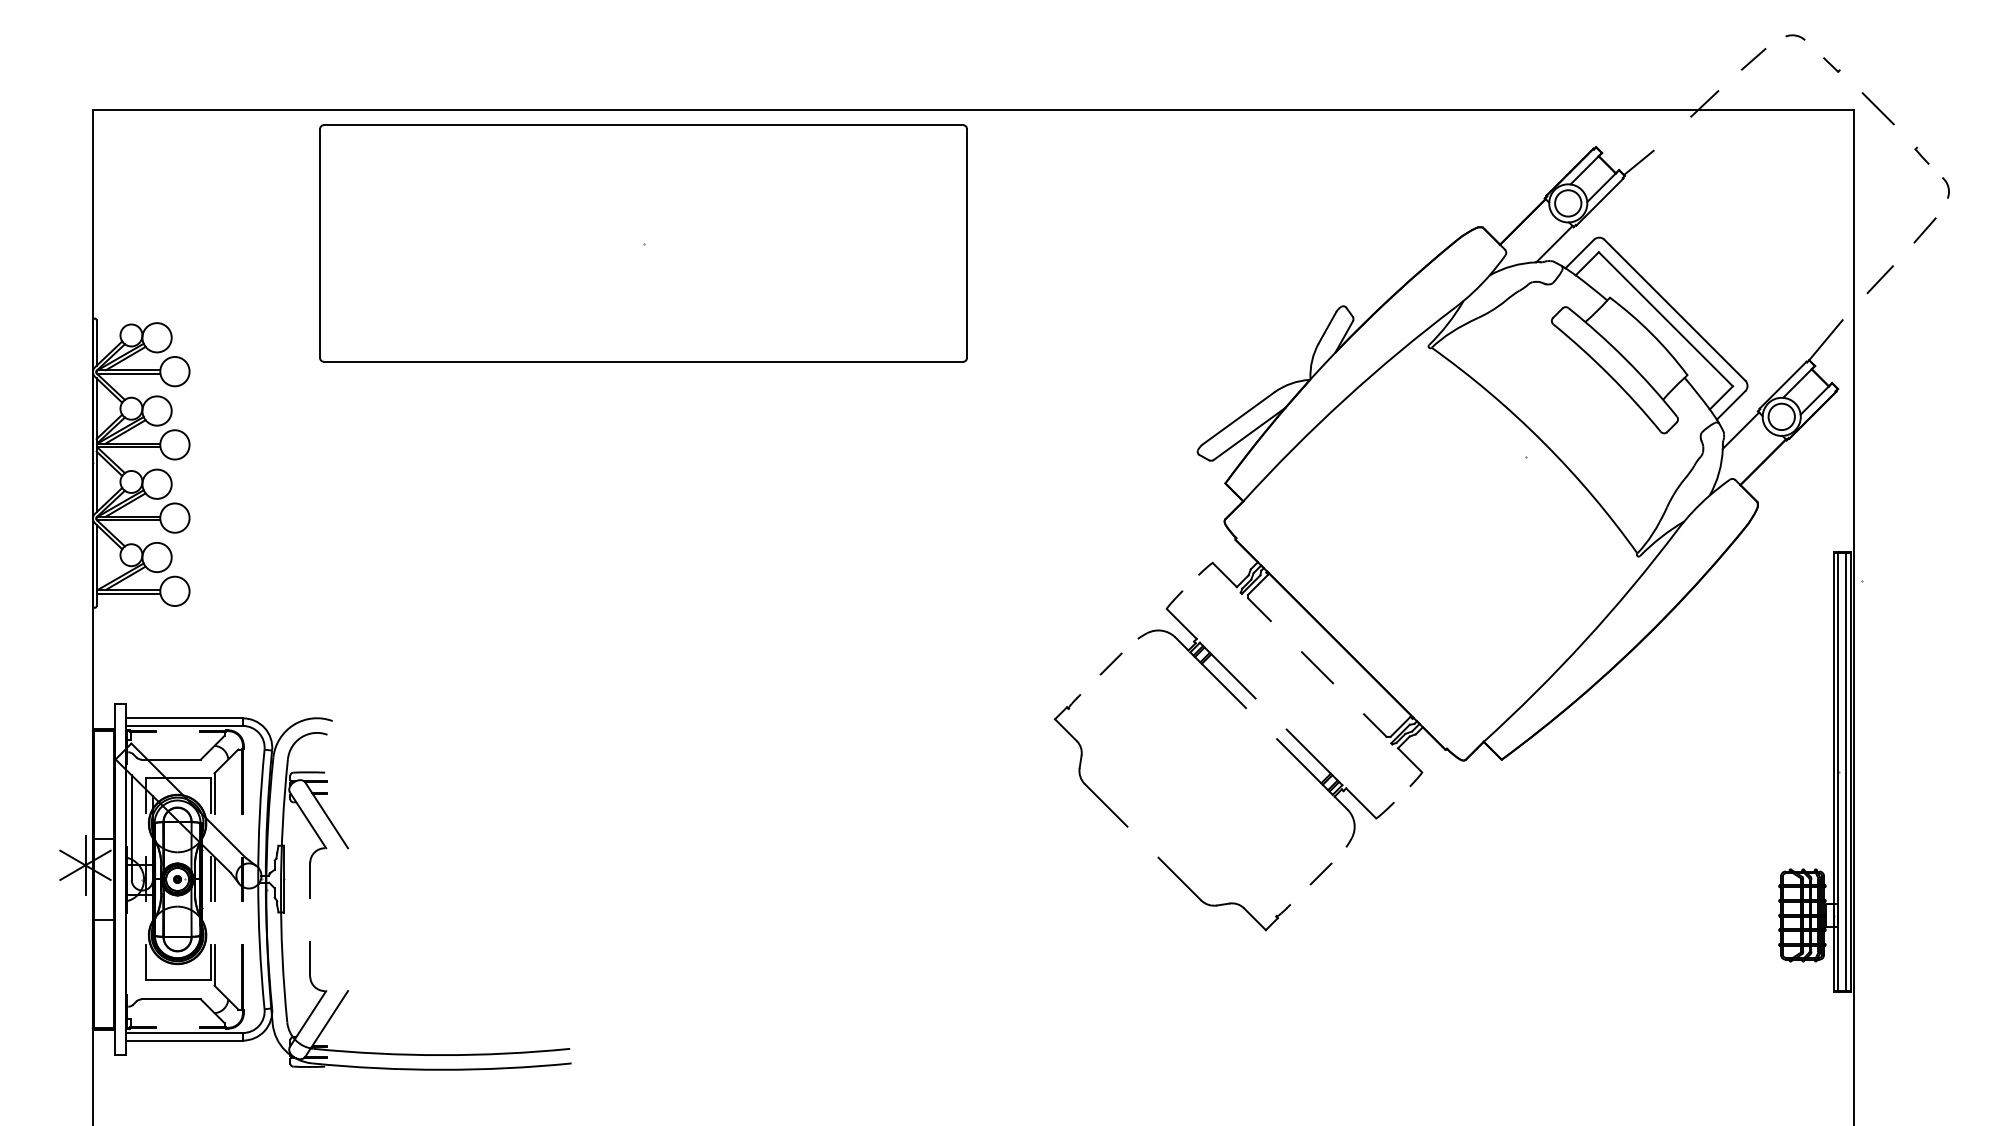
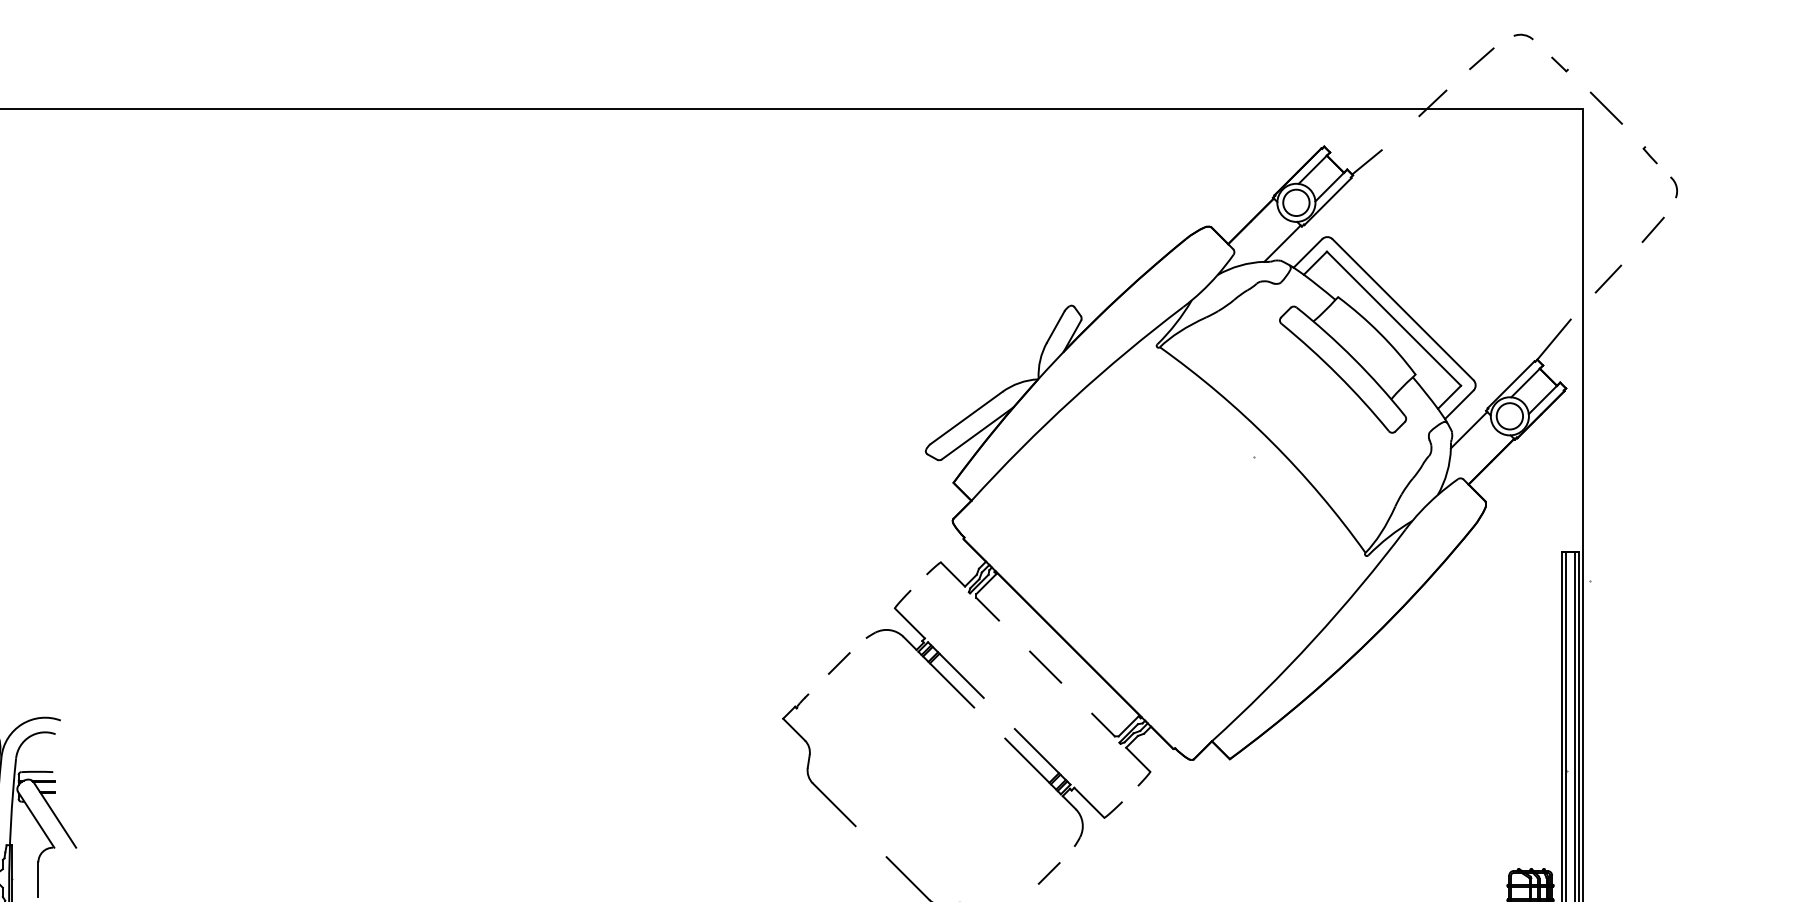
part: (643, 243) -> (371, 242), removed

